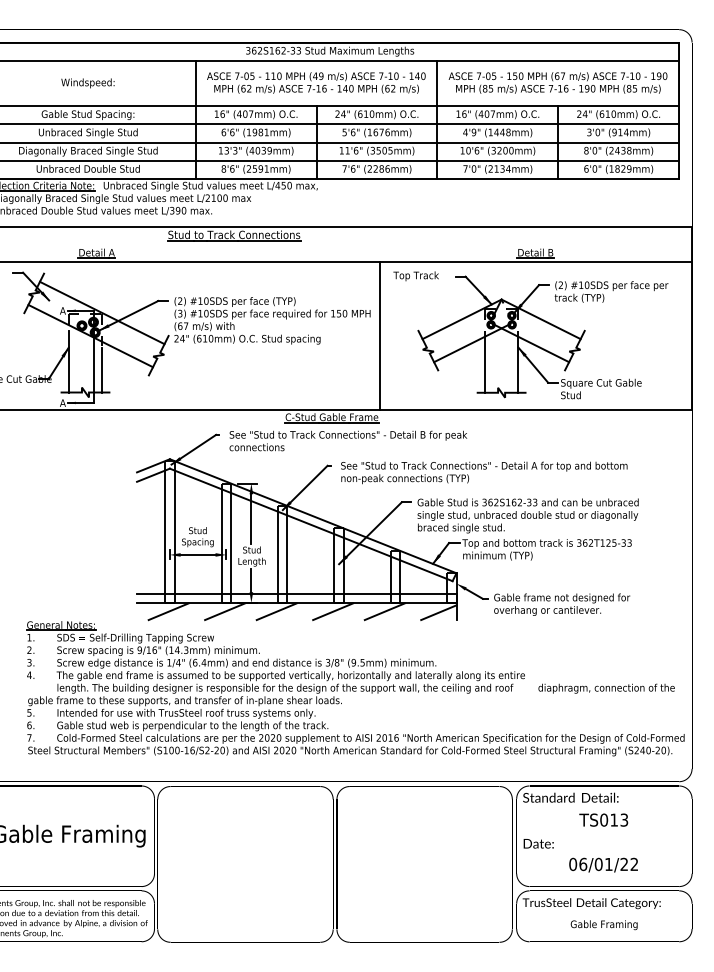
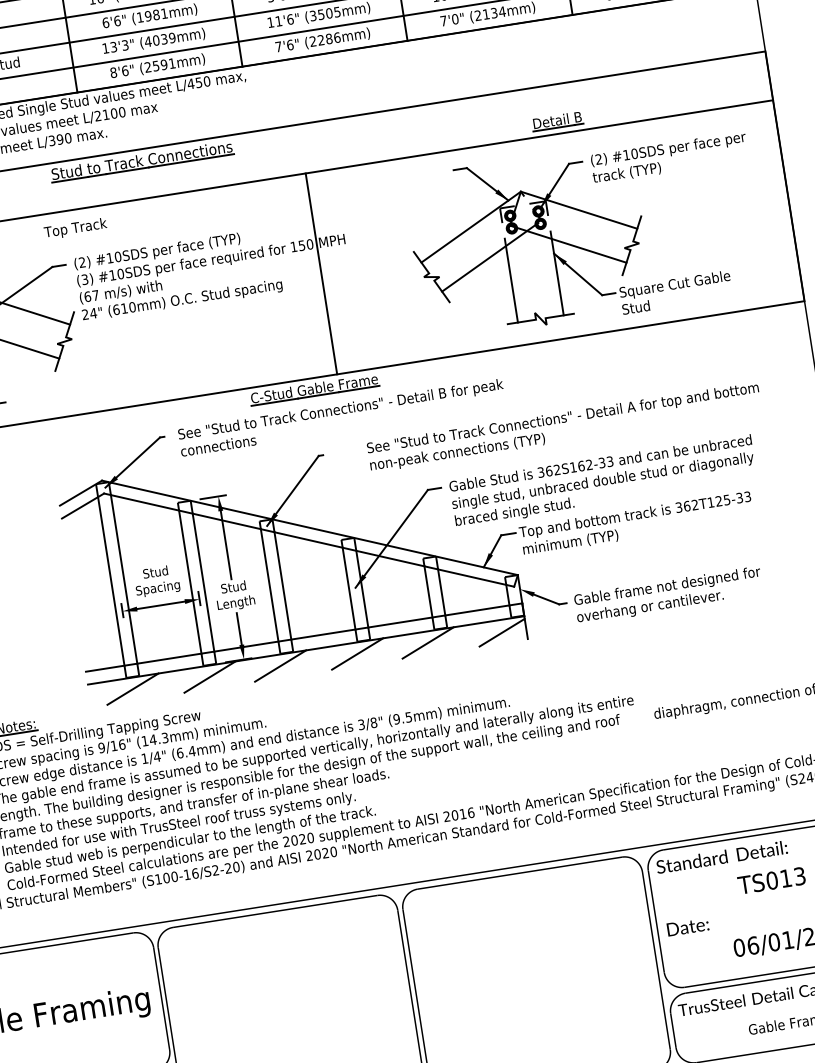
text: (415, 276) -> (74, 229), moved
line: (379, 335) -> (320, 273), moved
text: (484, 472) -> (564, 426), moved

